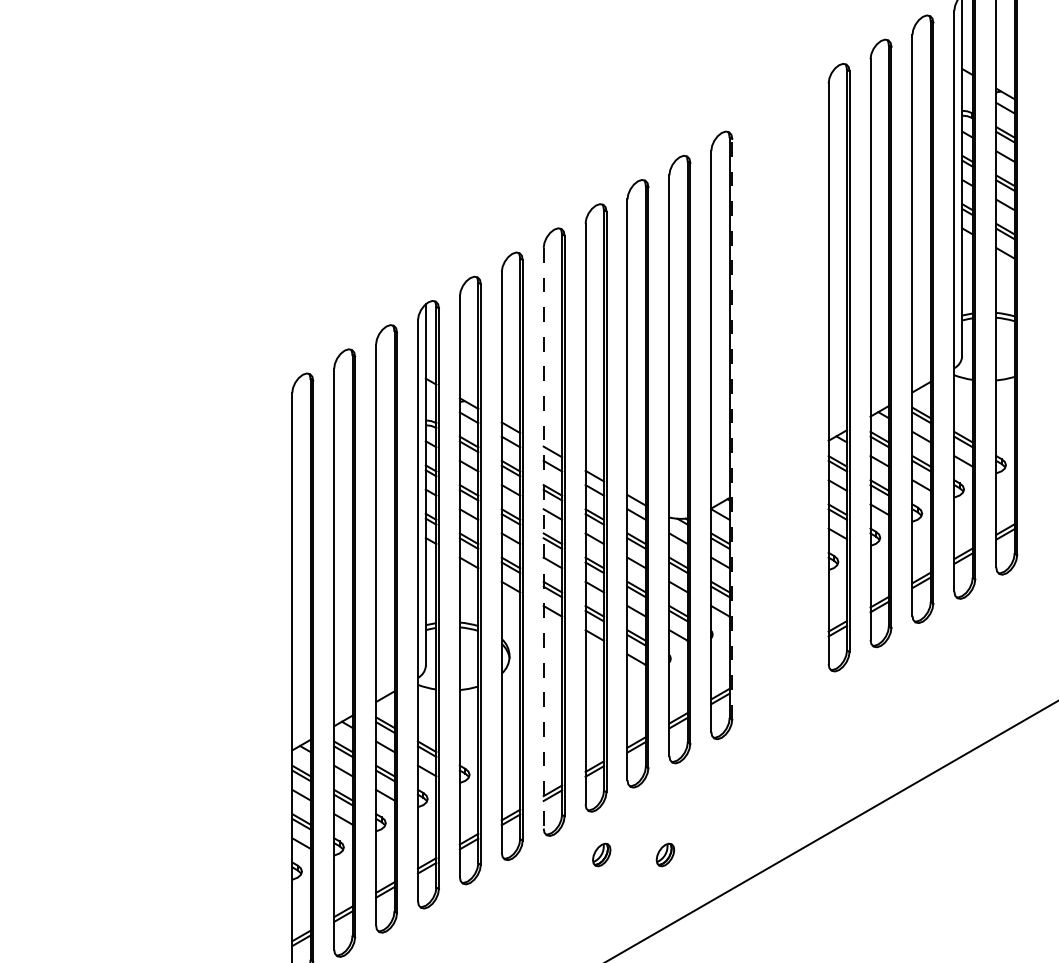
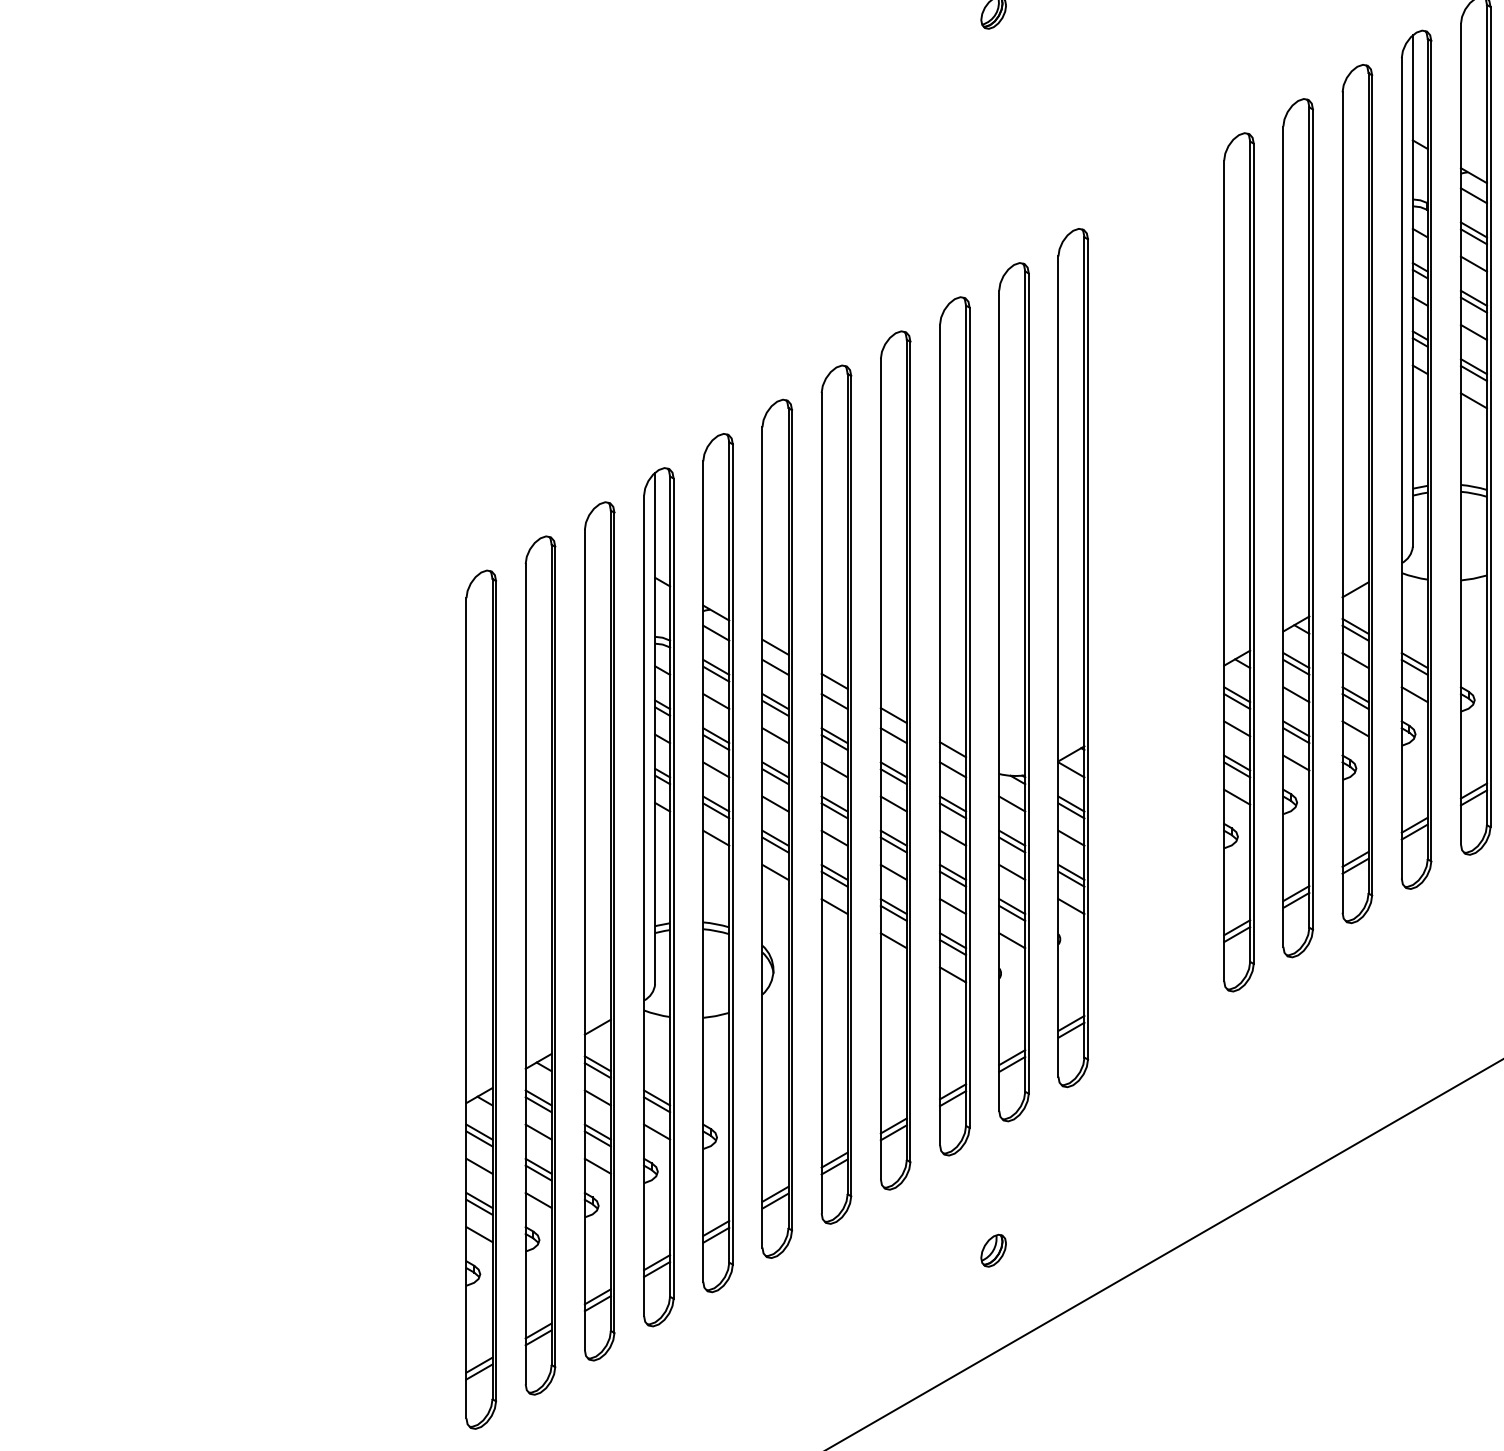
line: (732, 428) -> (1088, 648), dashed -> solid
line: (543, 538) -> (821, 803), dashed -> solid
part: (601, 854) -> (903, 1250), removed

